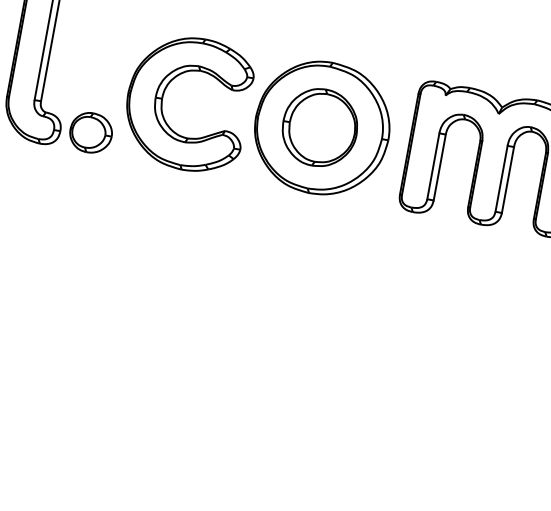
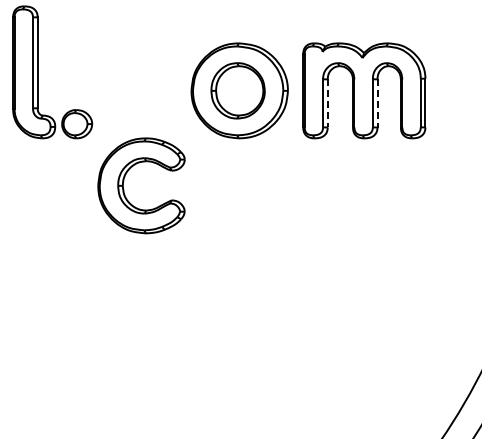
part: (165, 93) -> (124, 181), moved
line: (439, 167) -> (327, 103), solid -> dashed
line: (507, 180) -> (377, 103), solid -> dashed

